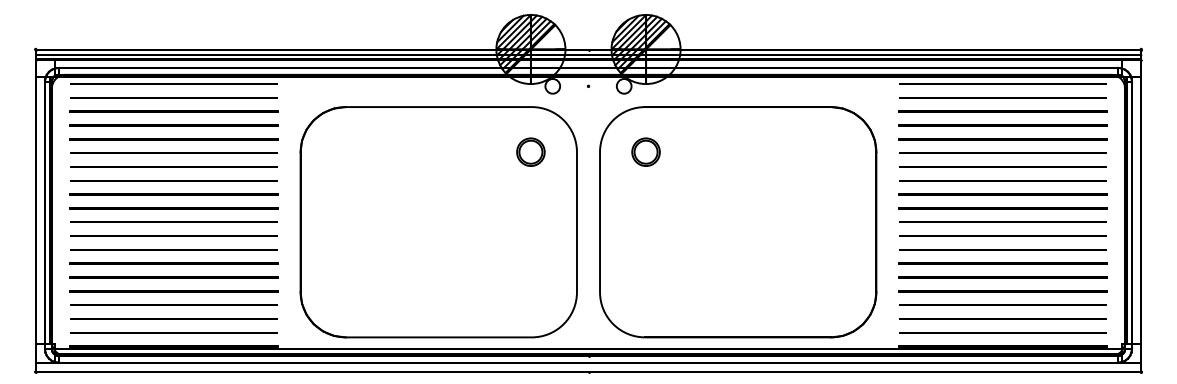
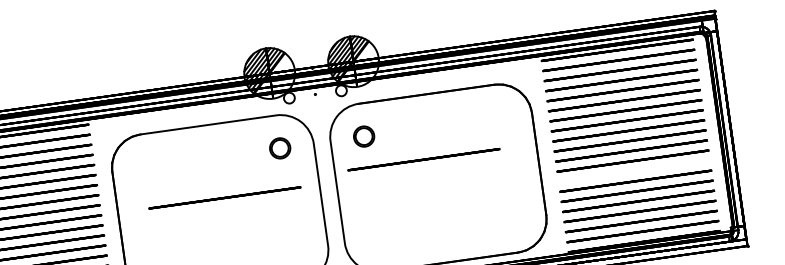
line: (721, 194) -> (423, 159), added
line: (446, 208) -> (224, 198), added
line: (1002, 249) -> (633, 170), removed

